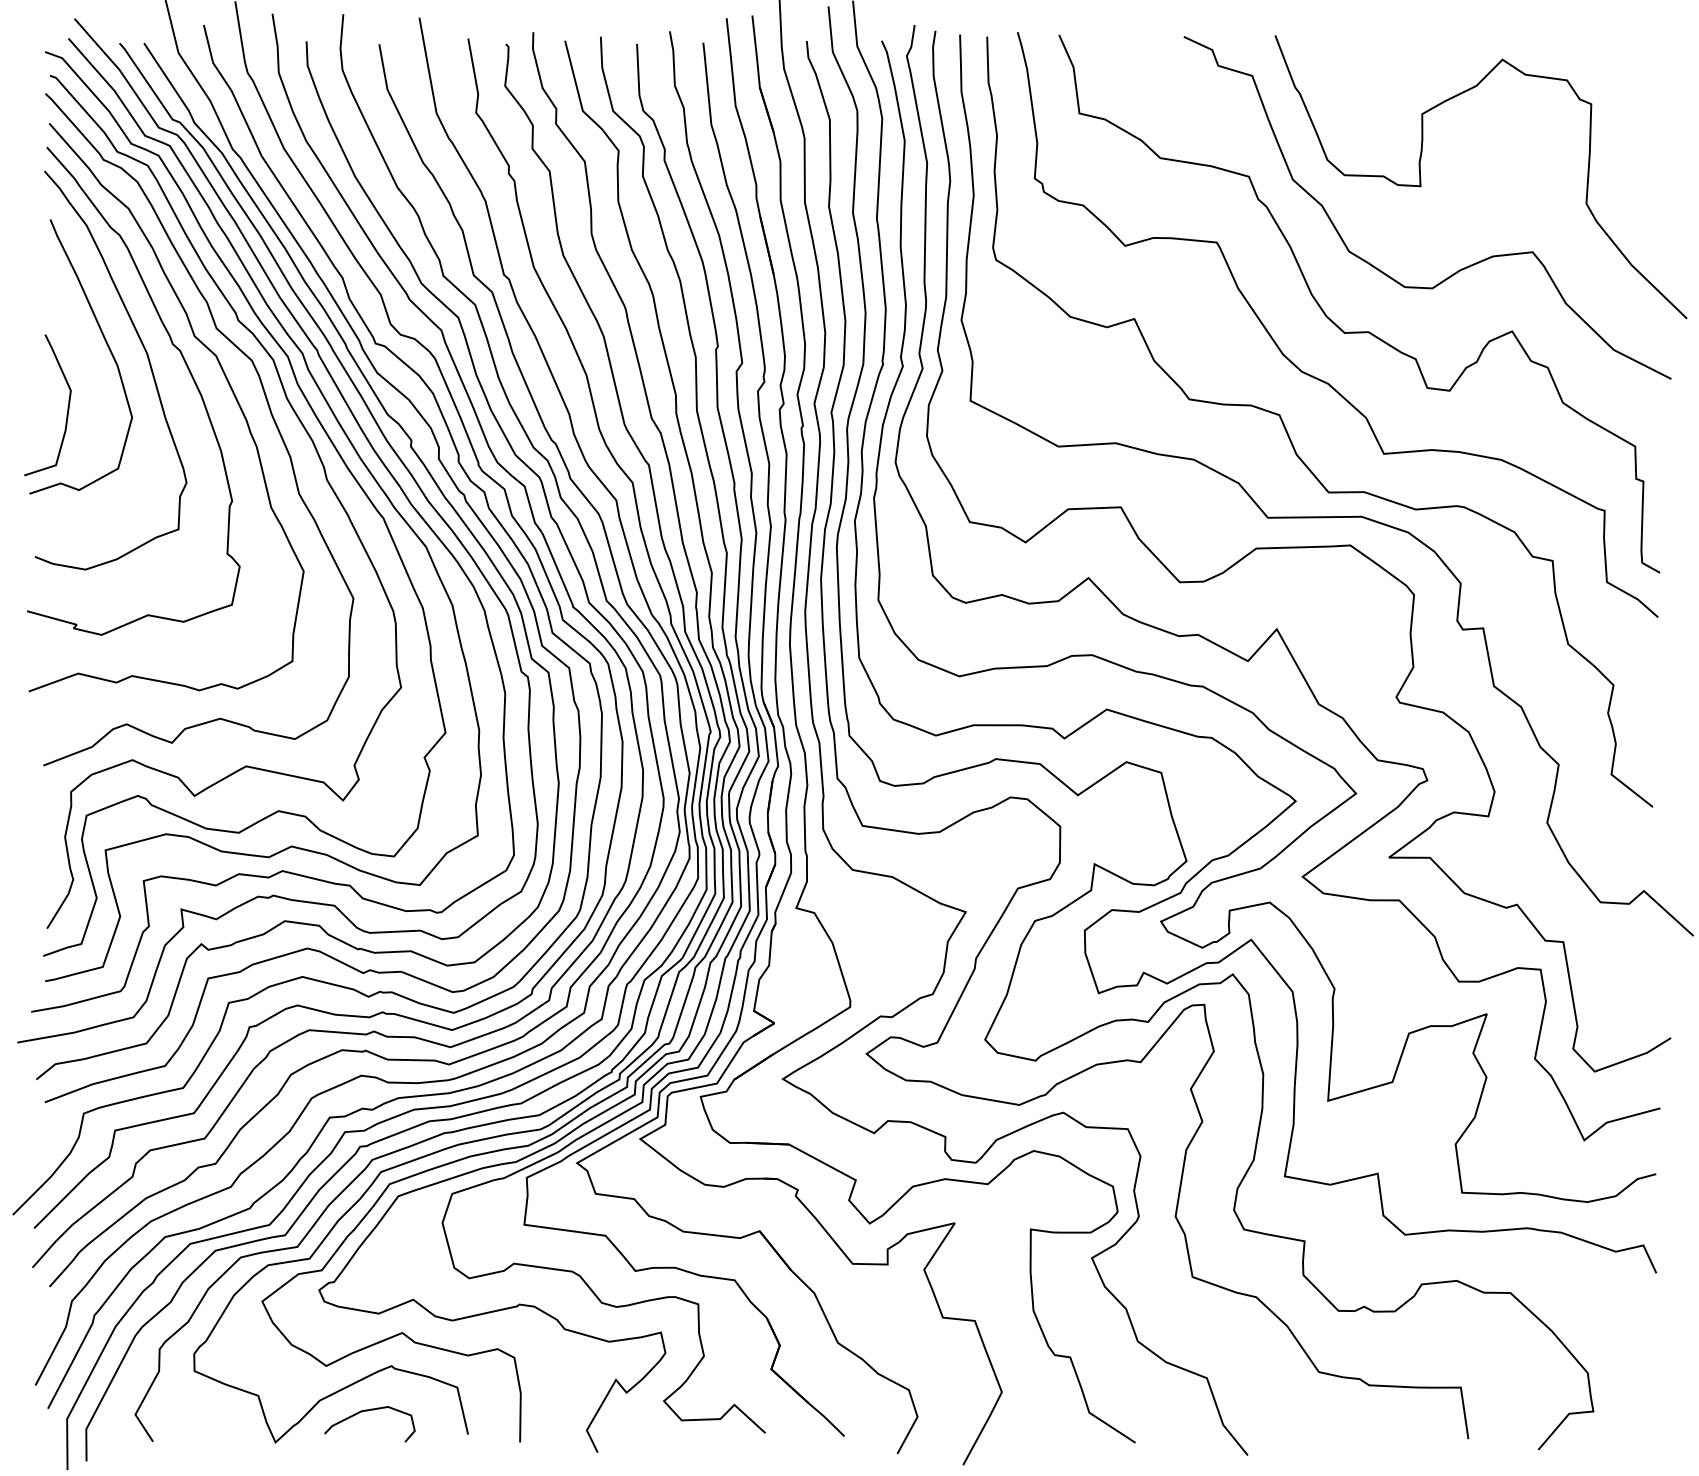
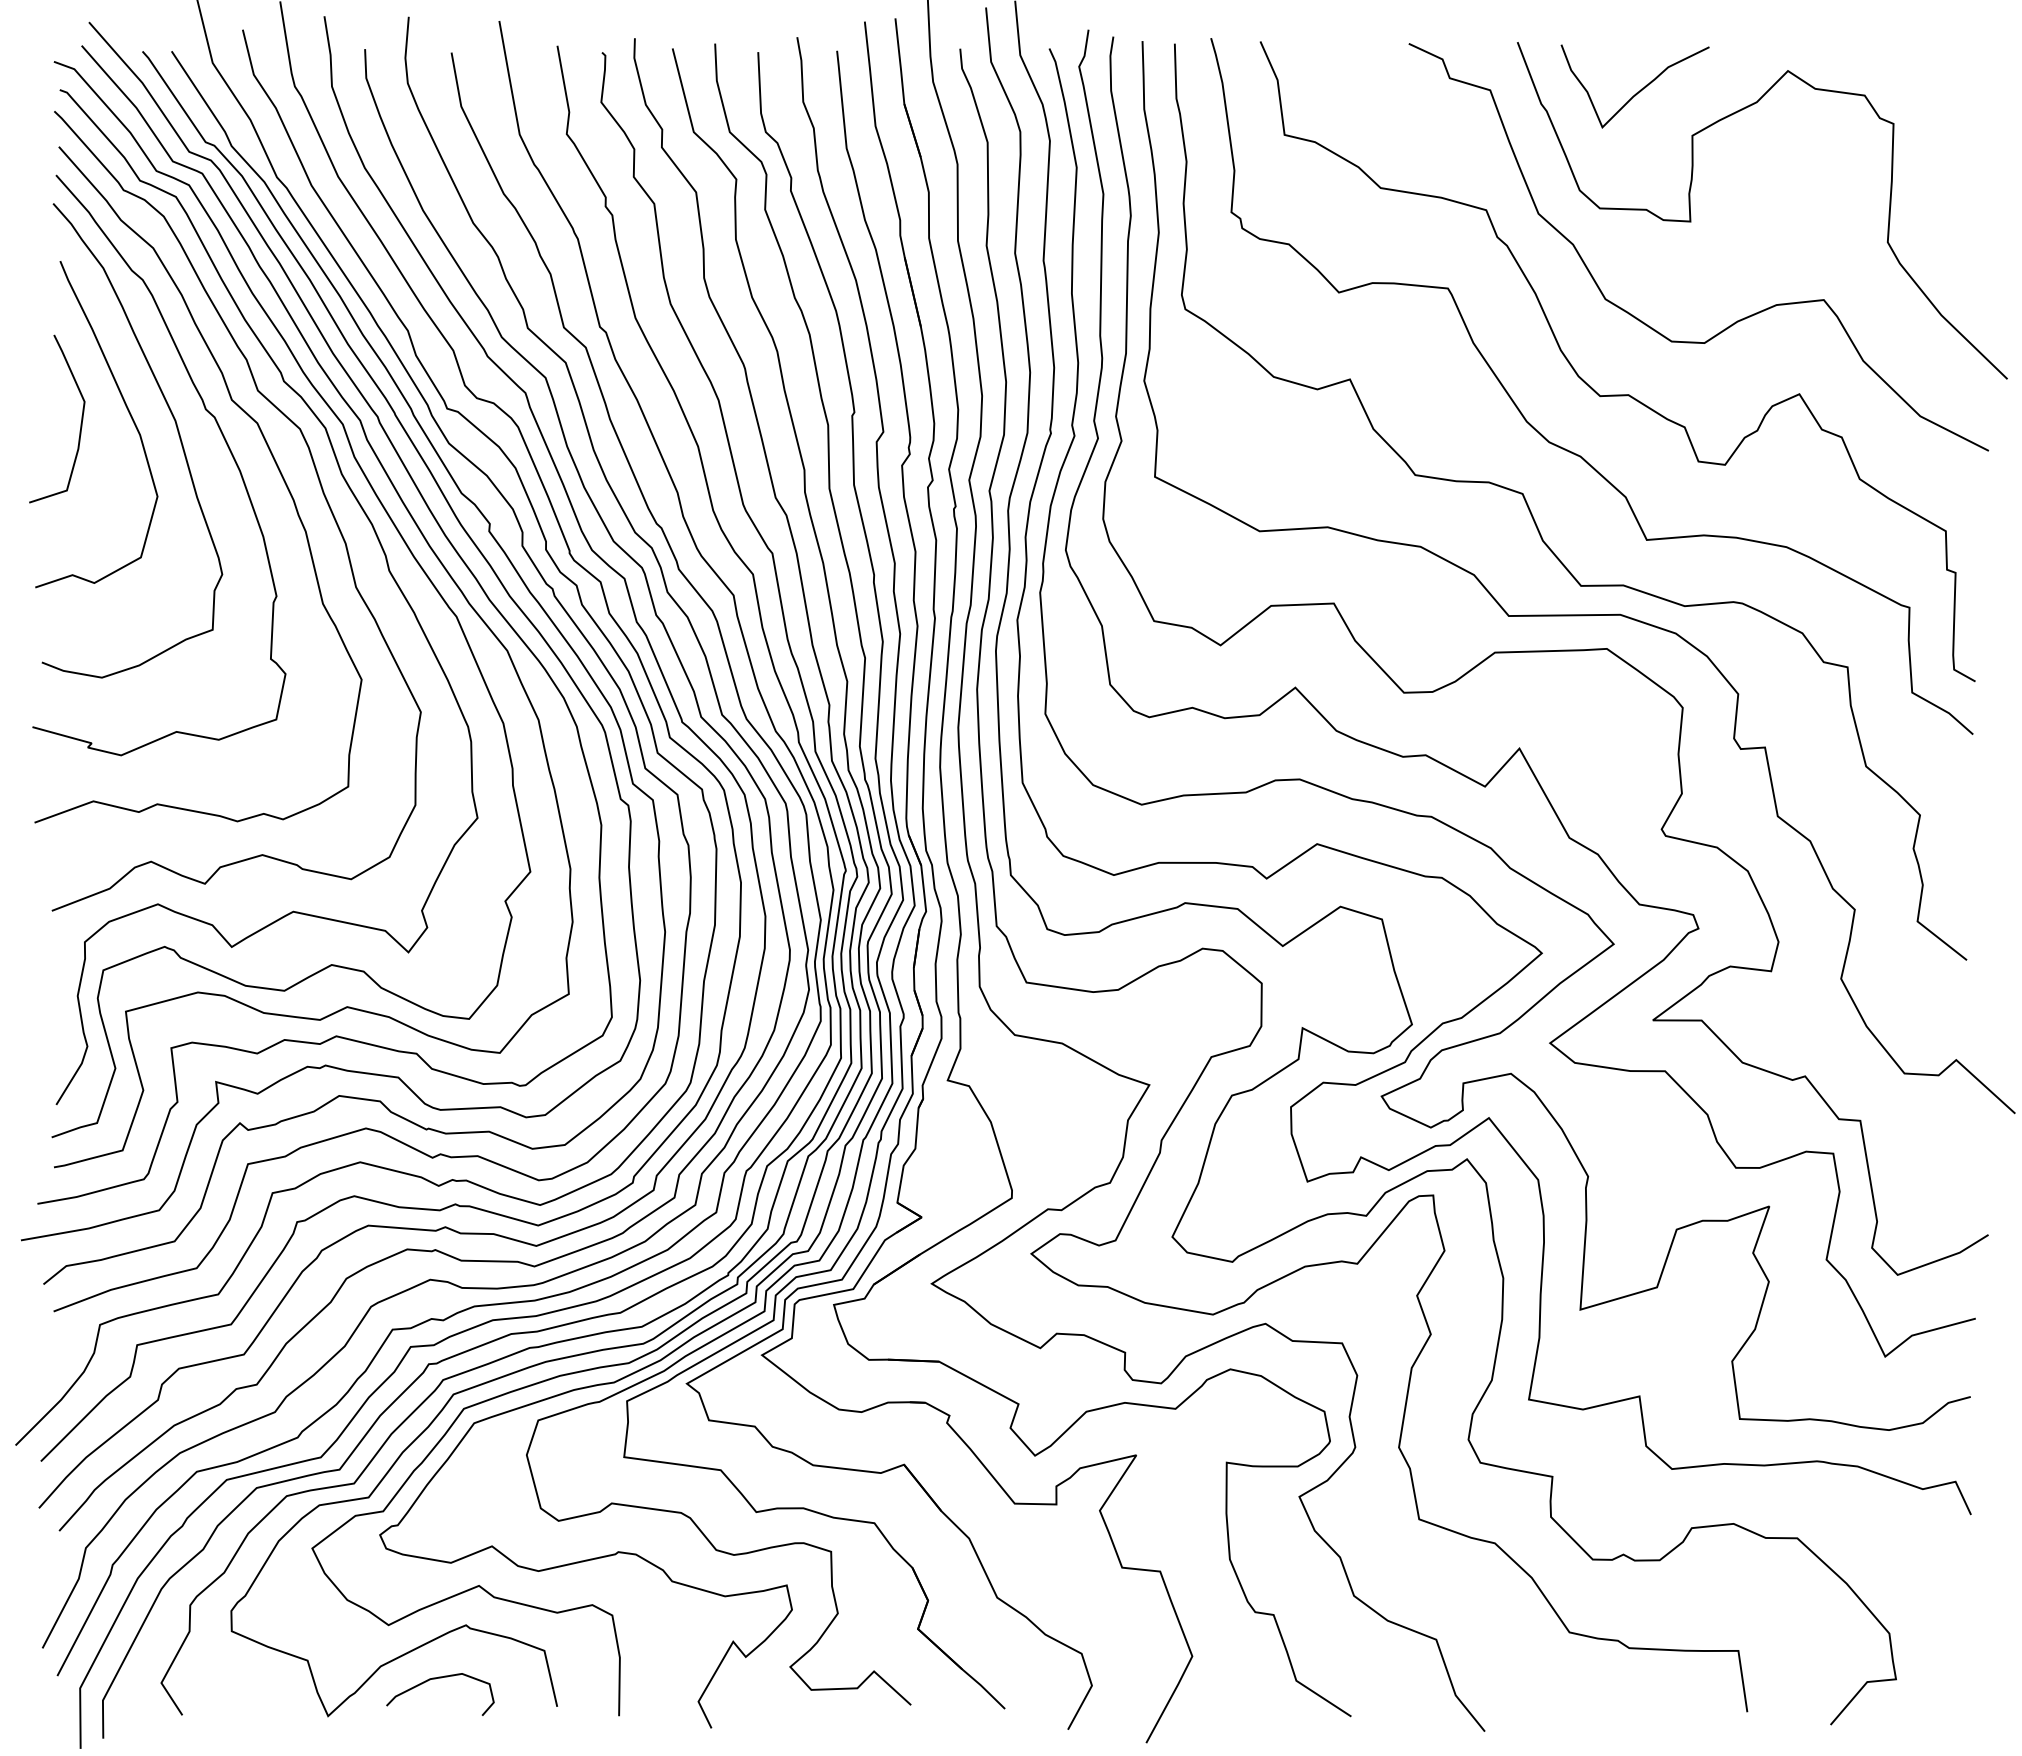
curve: (1375, 77) -> (1636, 92), added
curve: (67, 408) -> (80, 423), moved

